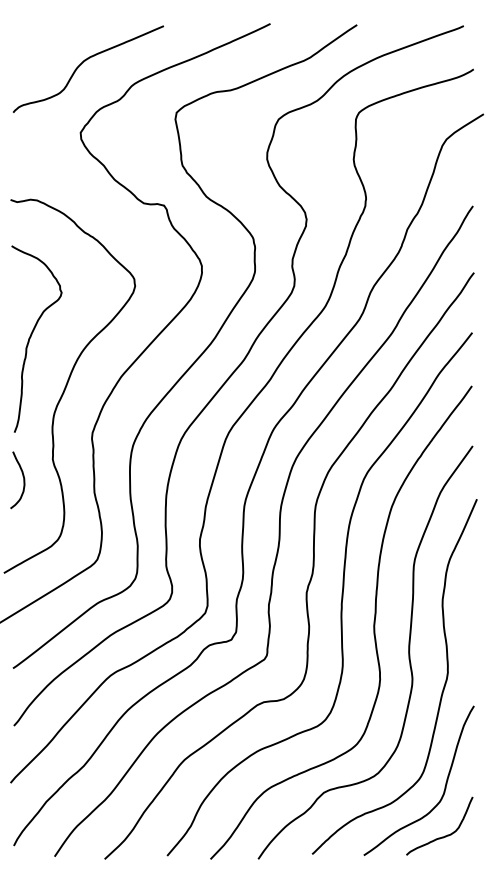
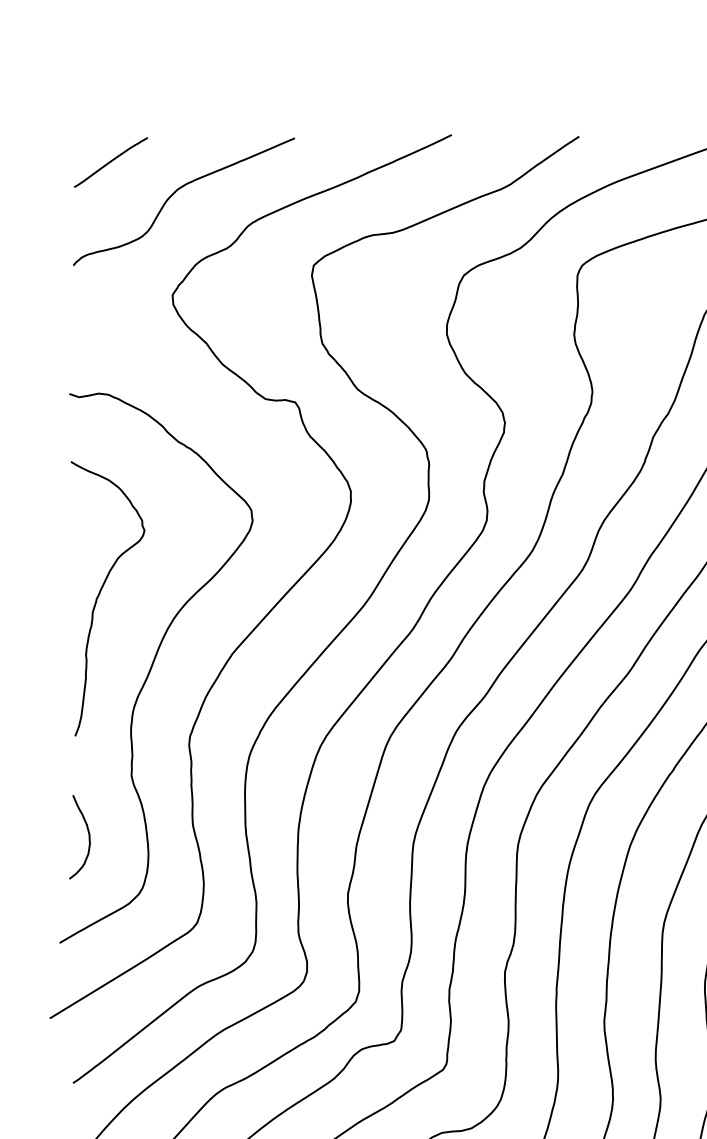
curve: (38, 42) -> (110, 162), added
curve: (23, 480) -> (88, 837), moved

